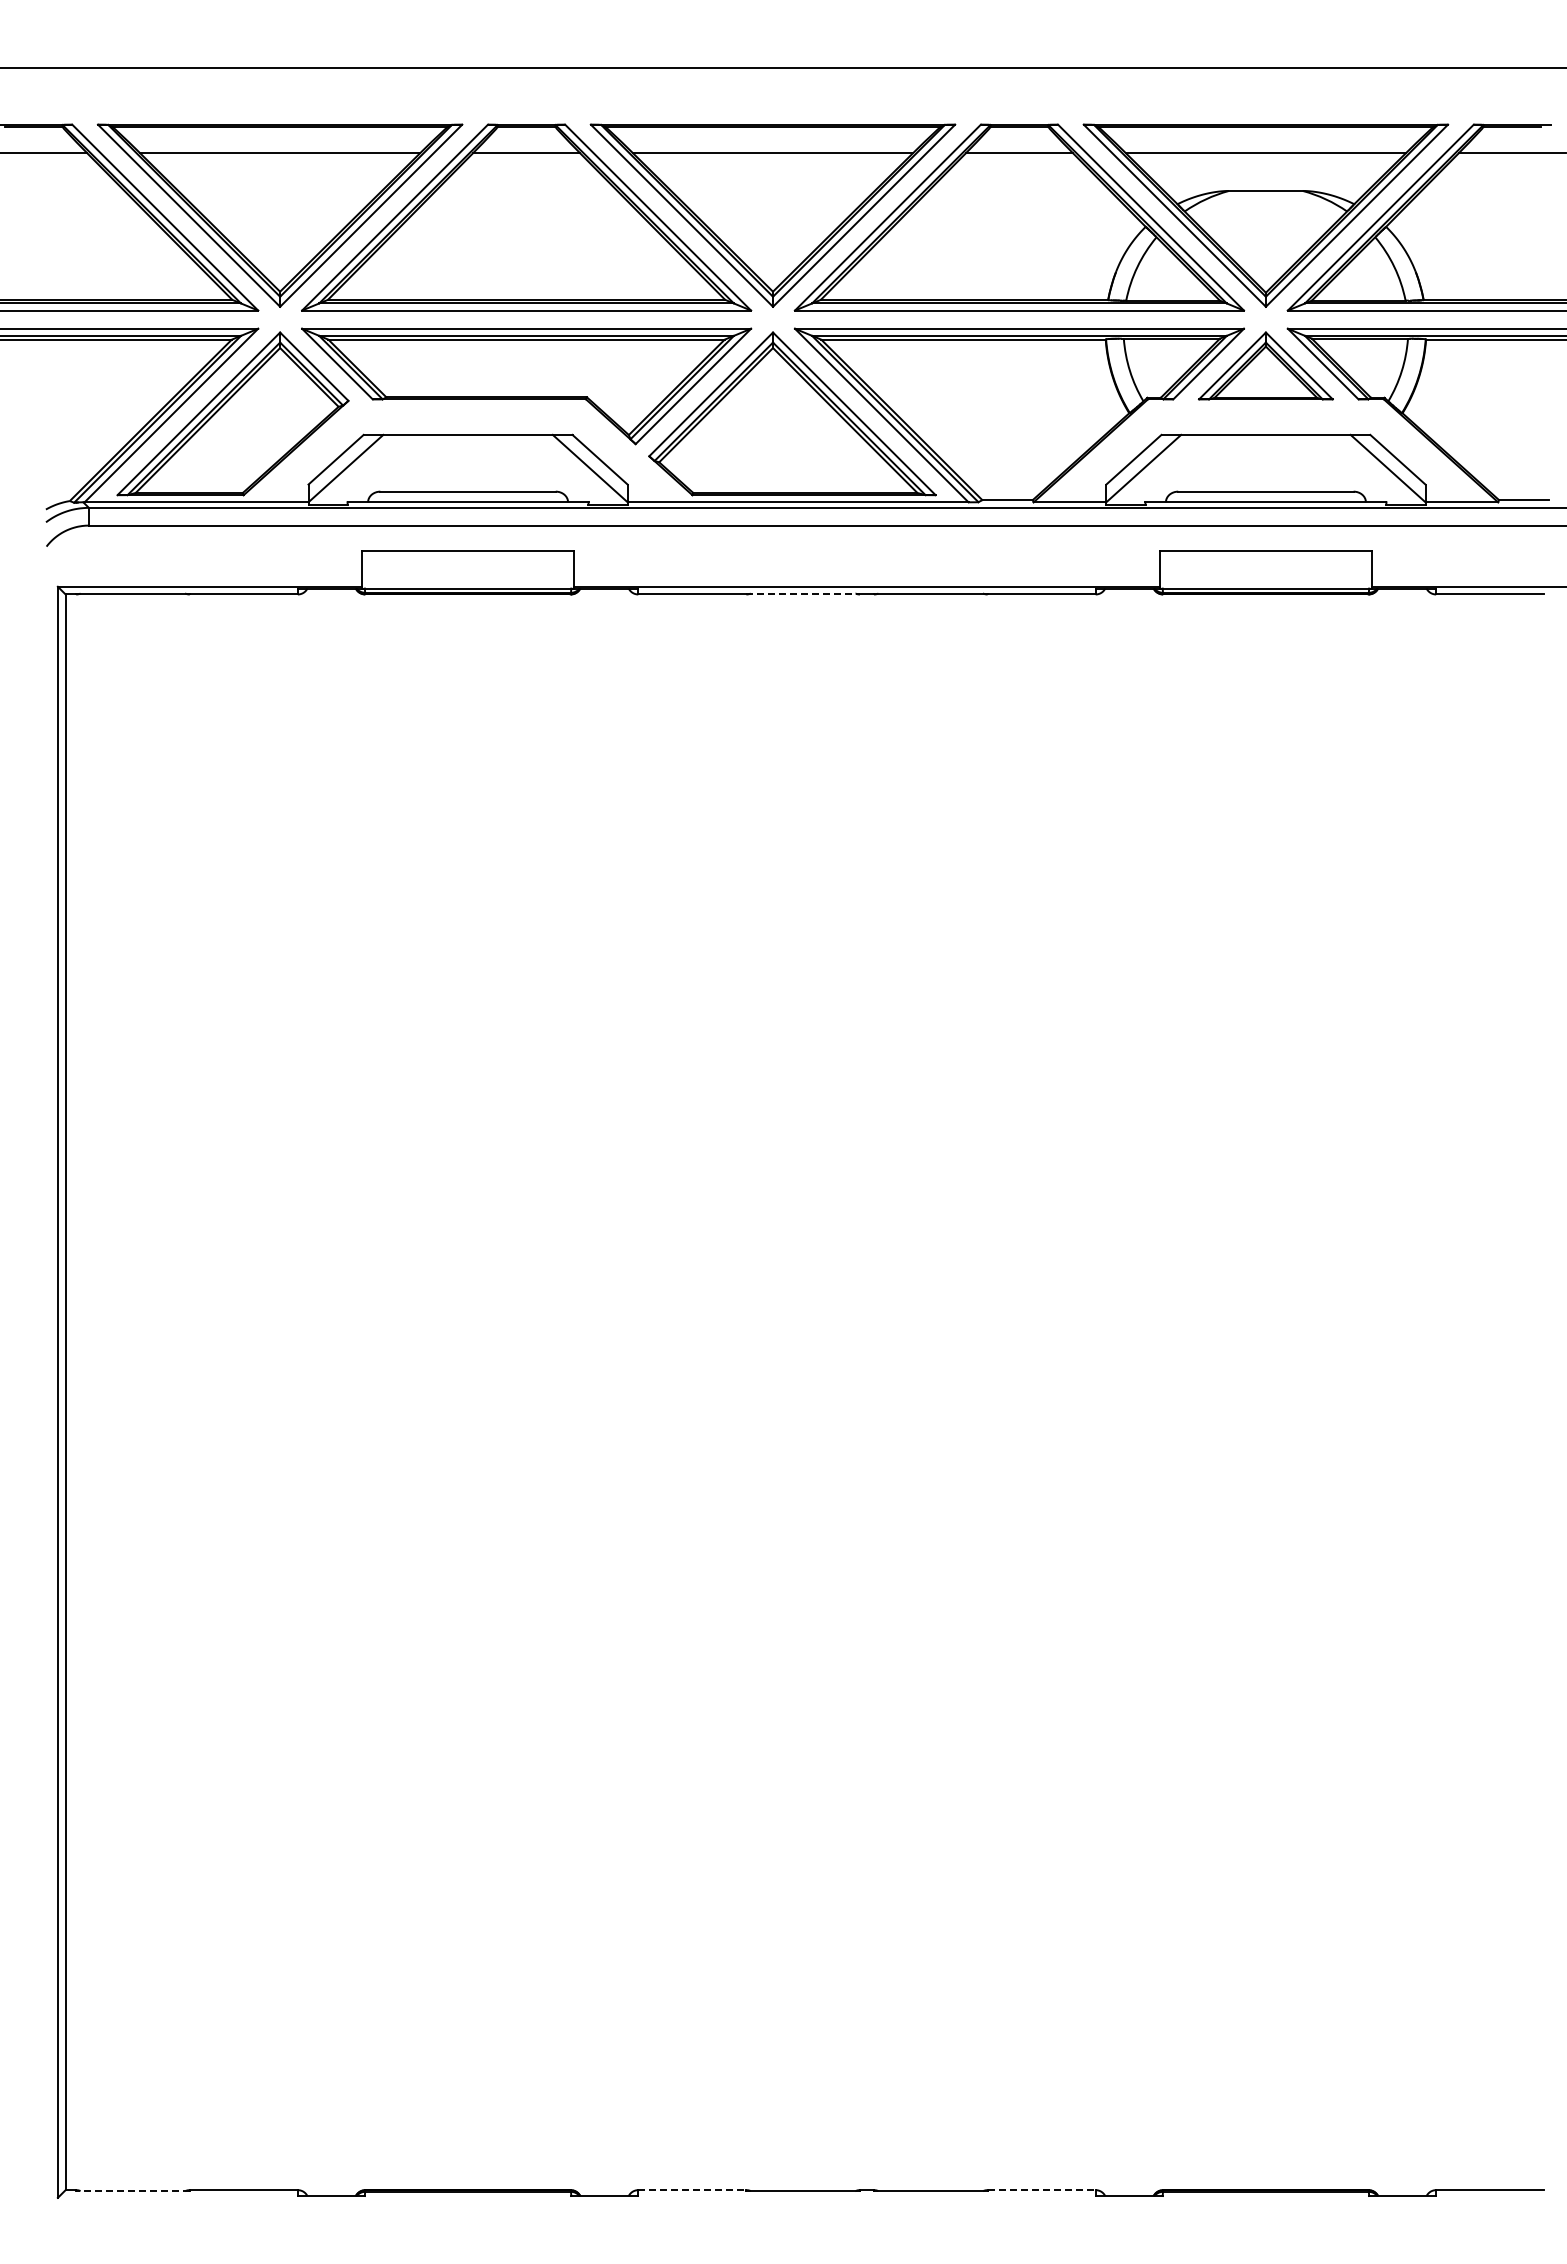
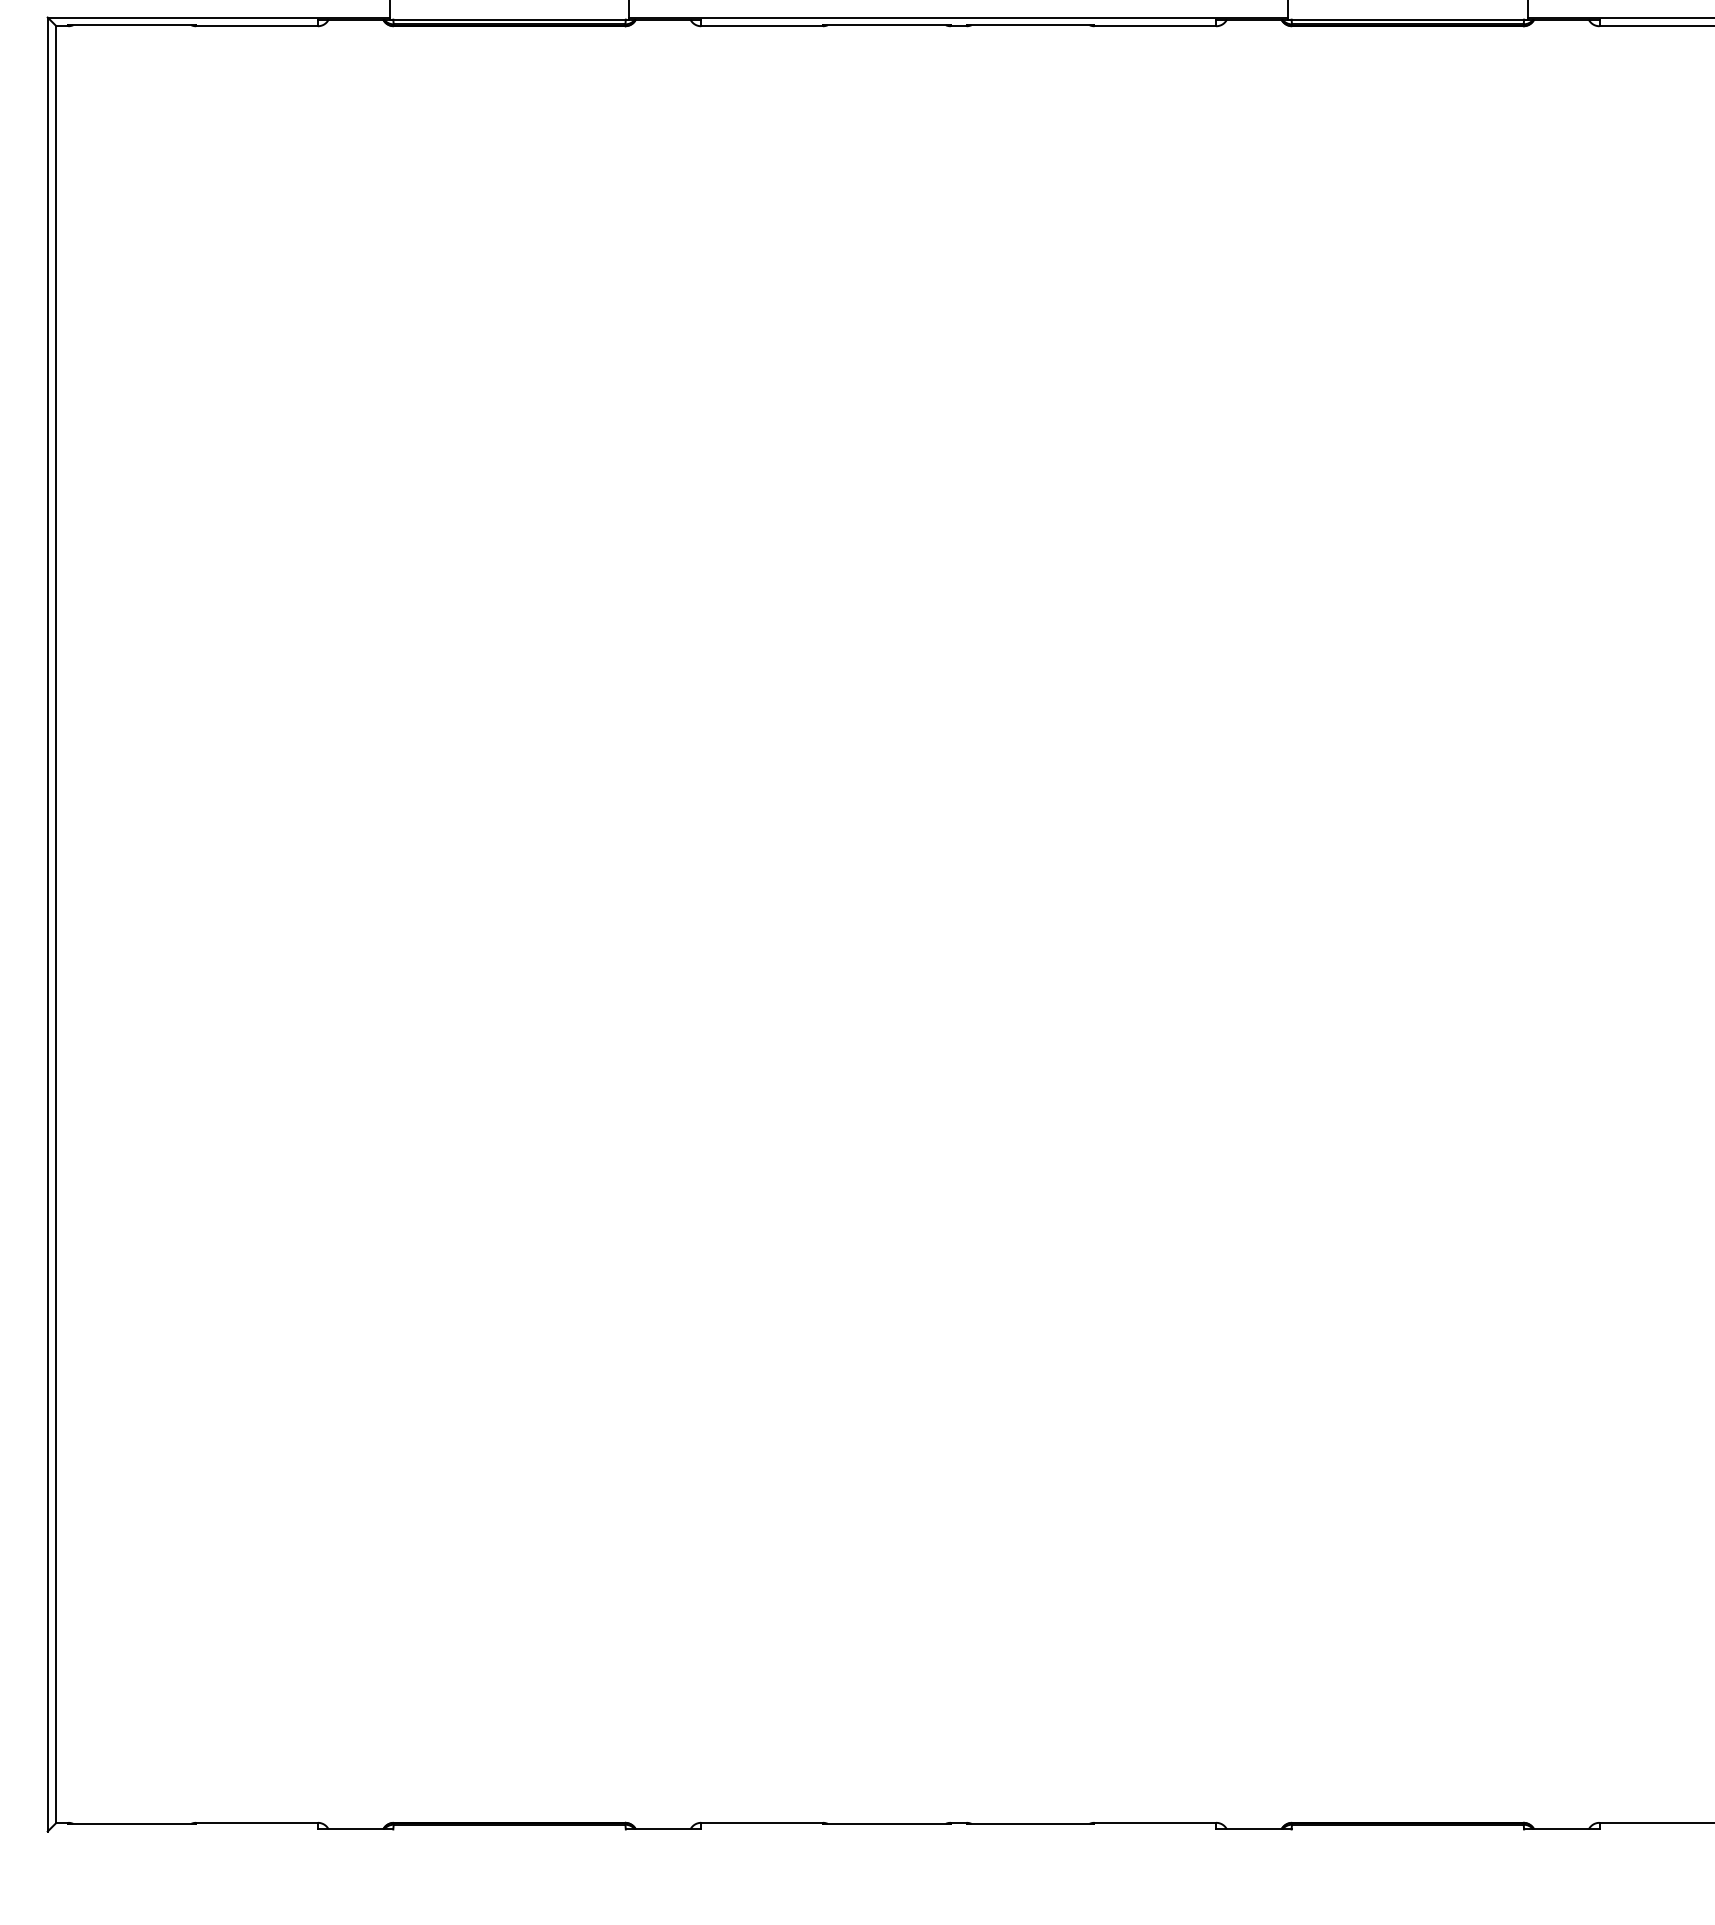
line: (803, 593) -> (887, 25), dashed -> solid
line: (692, 2190) -> (762, 1823), dashed -> solid
line: (1042, 2190) -> (1156, 1823), dashed -> solid
line: (132, 2191) -> (131, 1824), dashed -> solid

